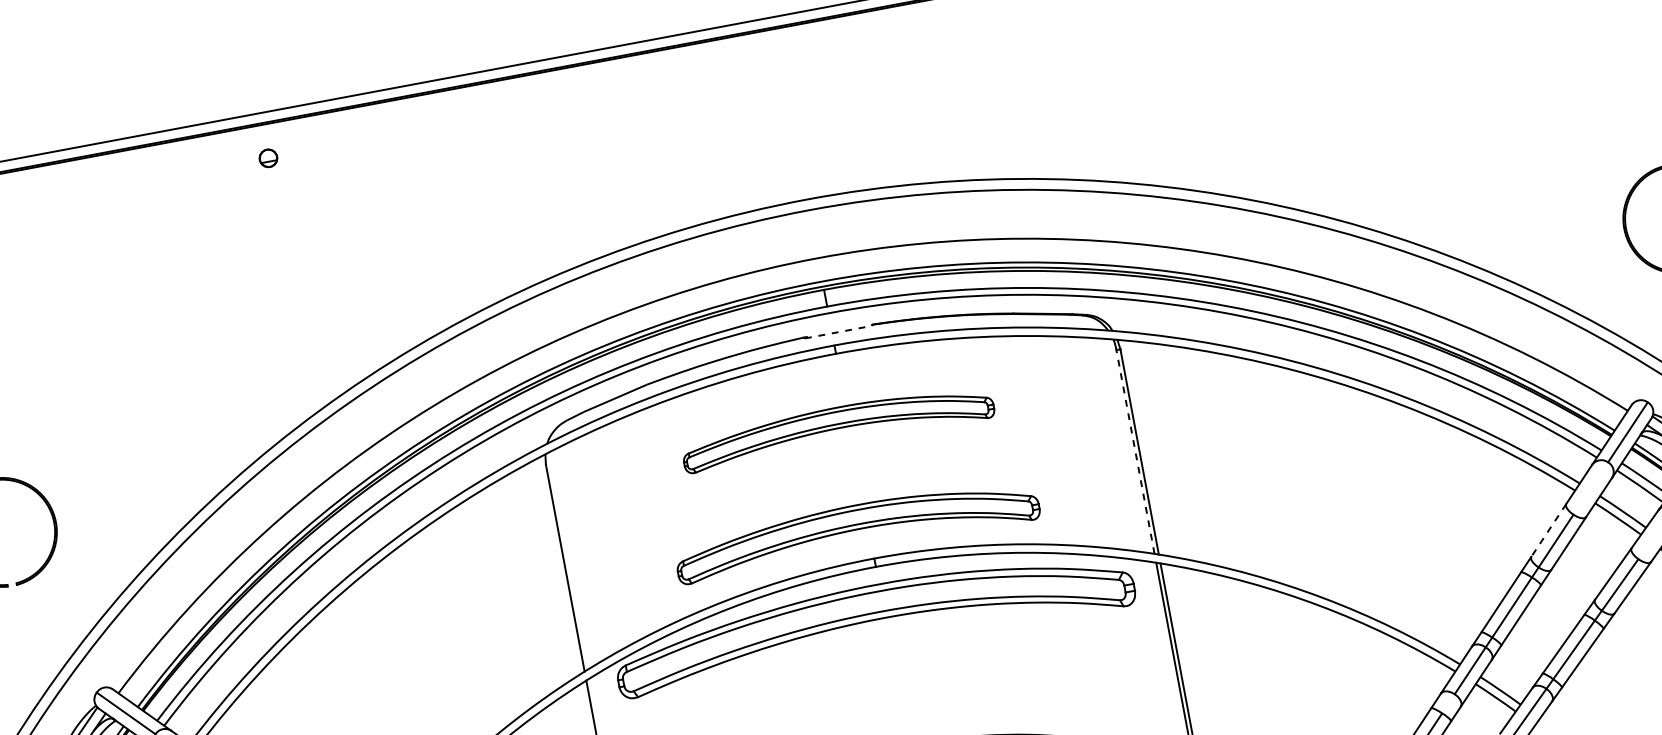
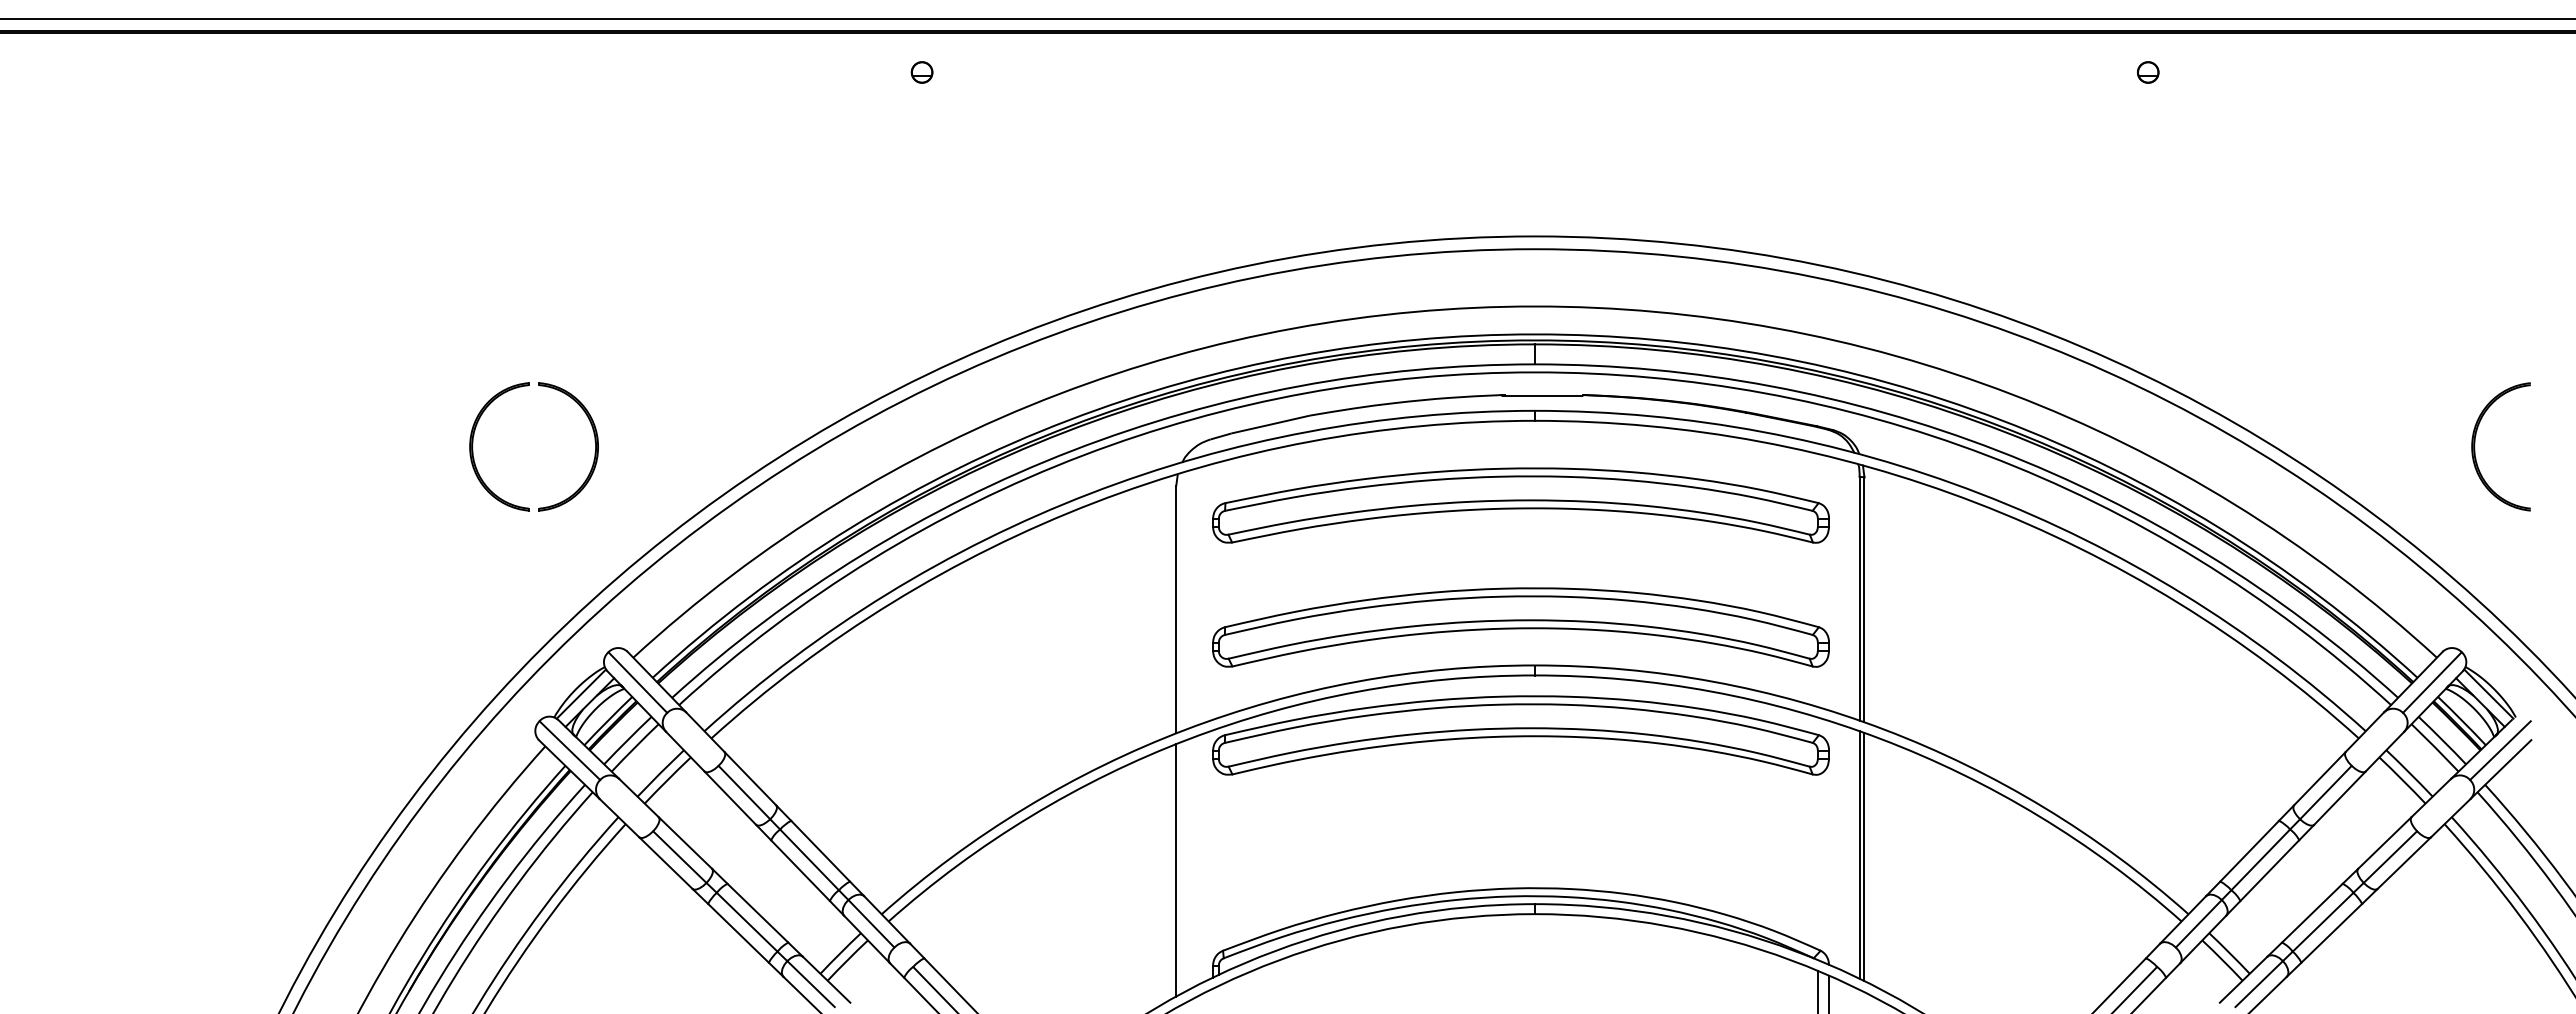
line: (838, 332) -> (1542, 396), dashed -> solid
part: (837, 426) -> (1520, 505), size x1.67
line: (1135, 451) -> (1859, 598), dashed -> solid
part: (856, 529) -> (1520, 627), size x1.43
line: (1548, 531) -> (2319, 779), dashed -> solid

